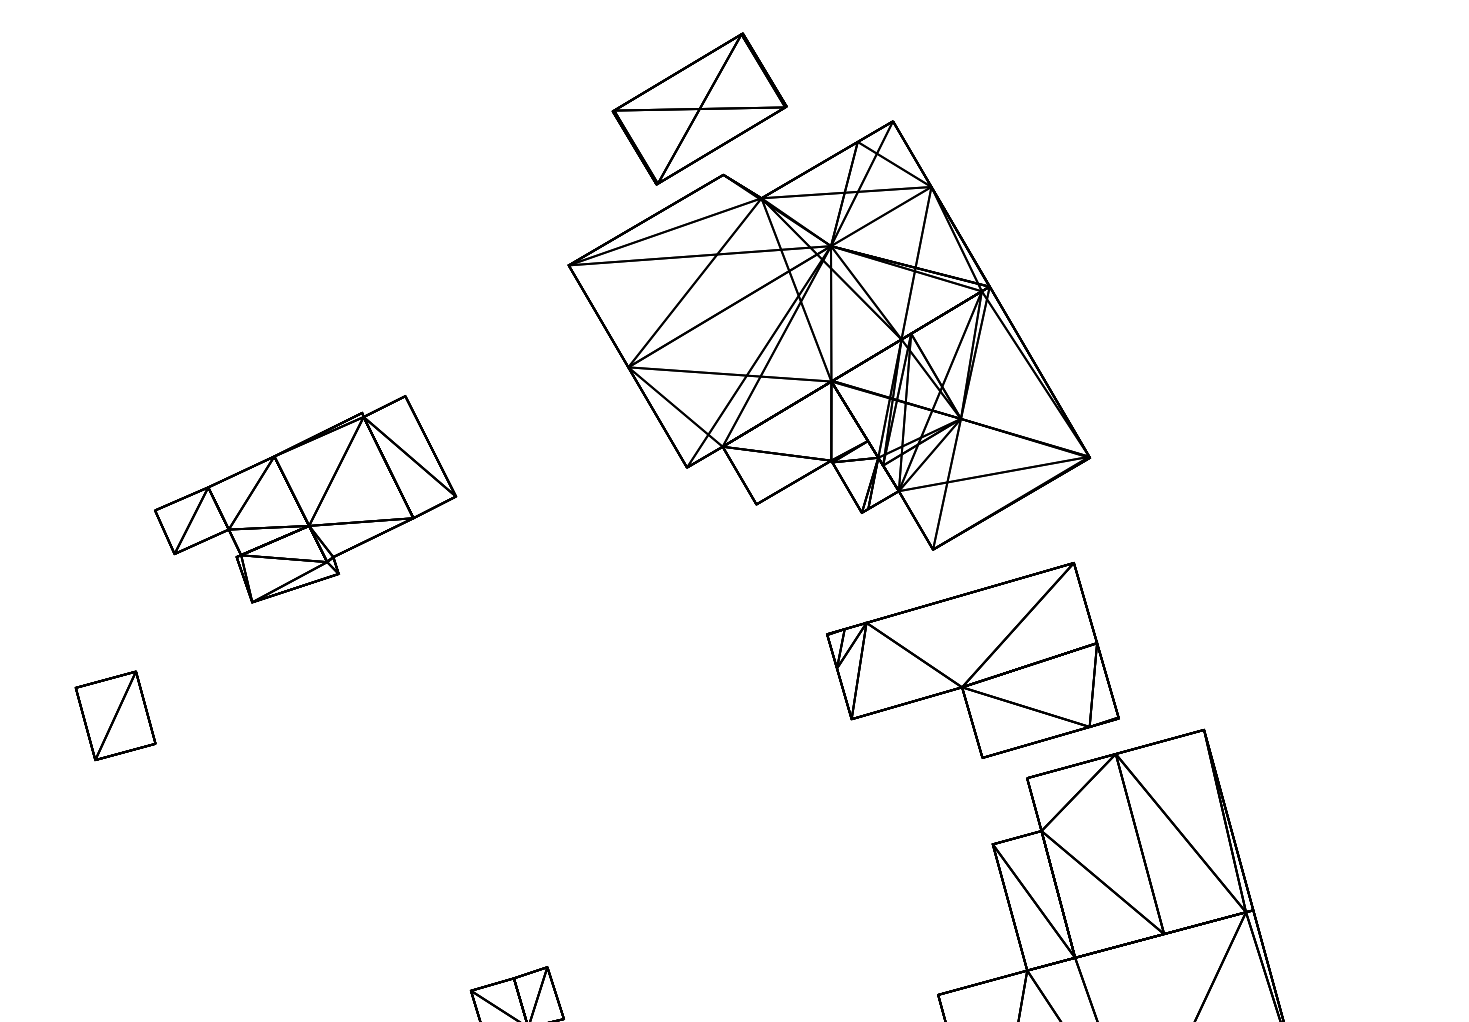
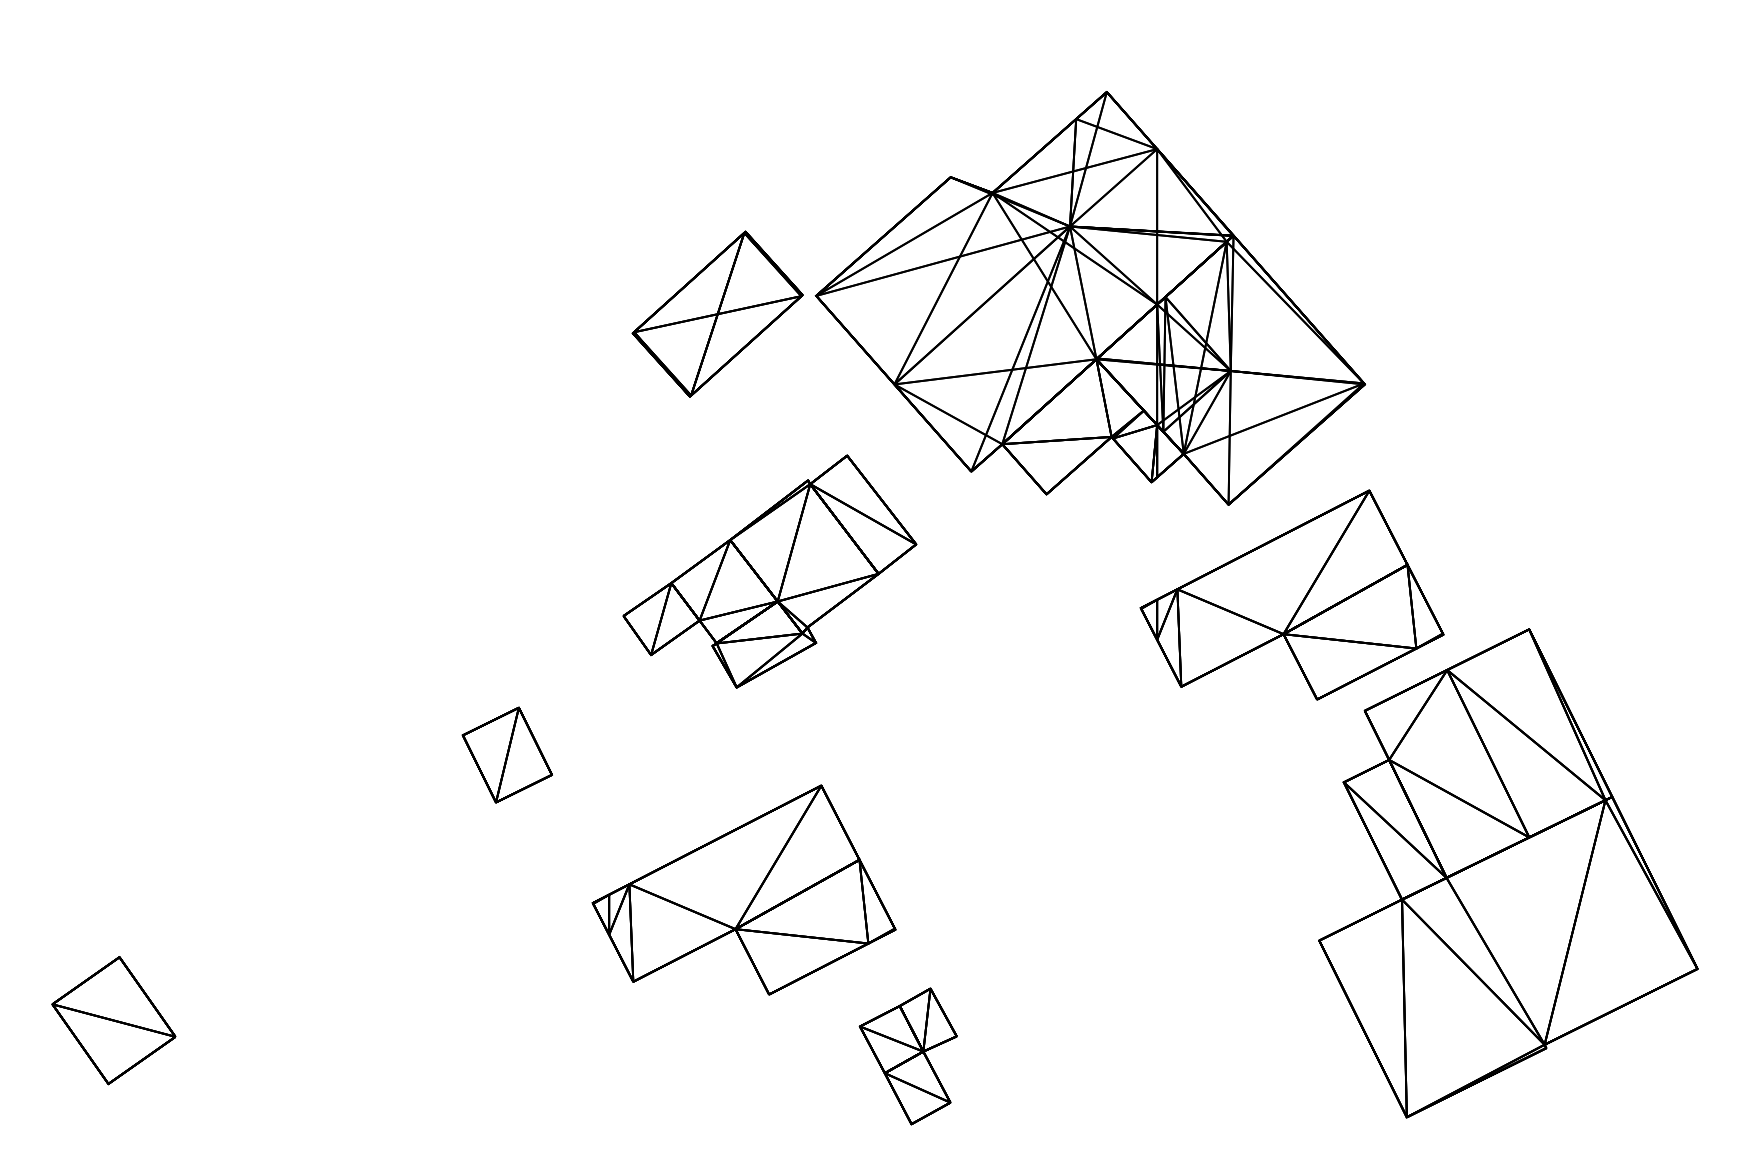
part: (699, 108) -> (717, 313), moved
part: (306, 494) -> (769, 571), moved
part: (114, 715) -> (506, 754), moved
part: (382, 833) -> (743, 889), added

